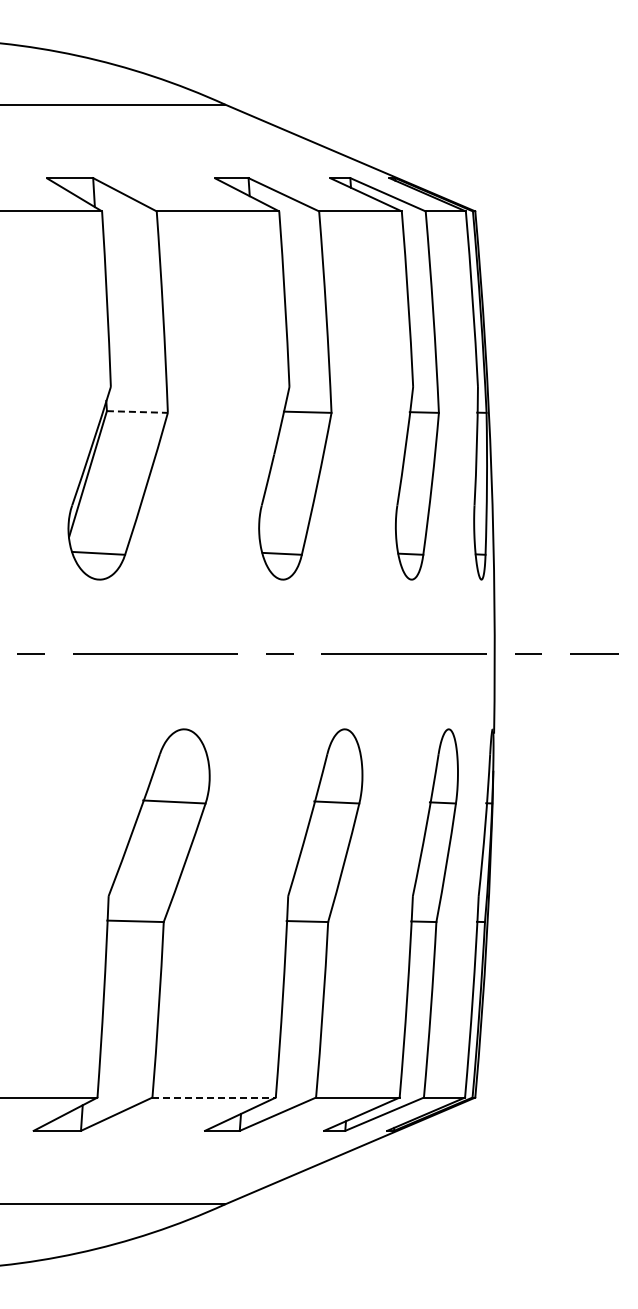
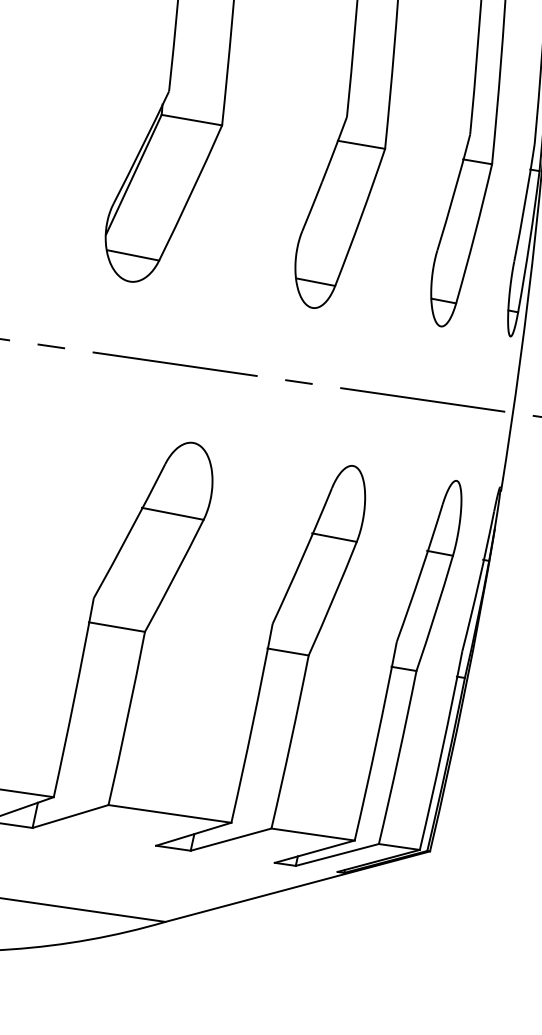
line: (137, 412) -> (191, 120), dashed -> solid
line: (214, 1097) -> (170, 813), dashed -> solid

